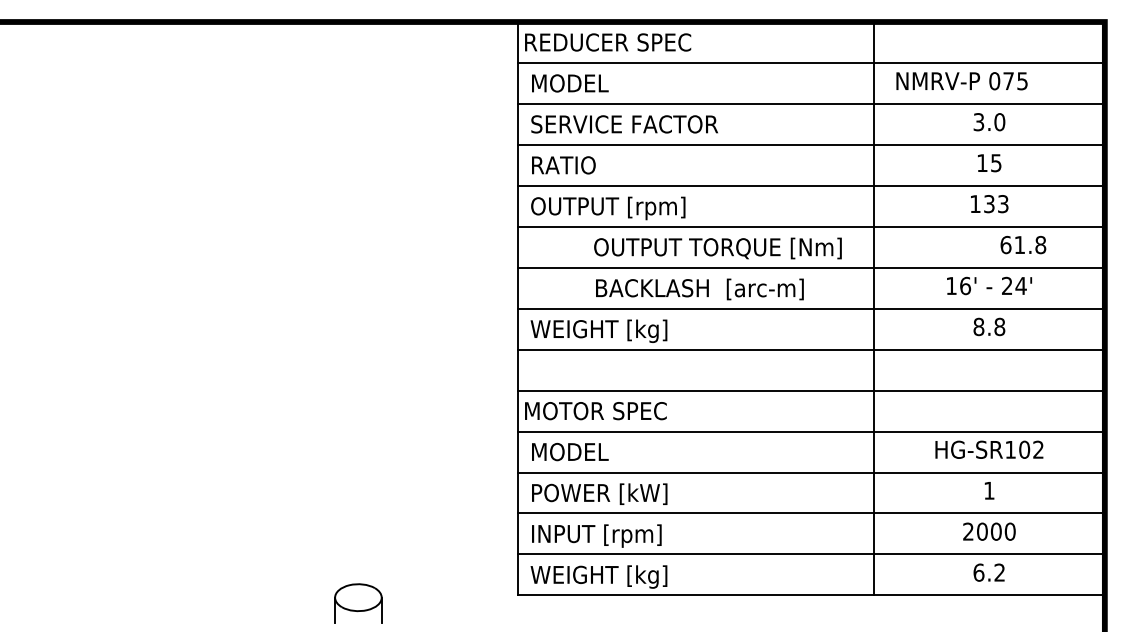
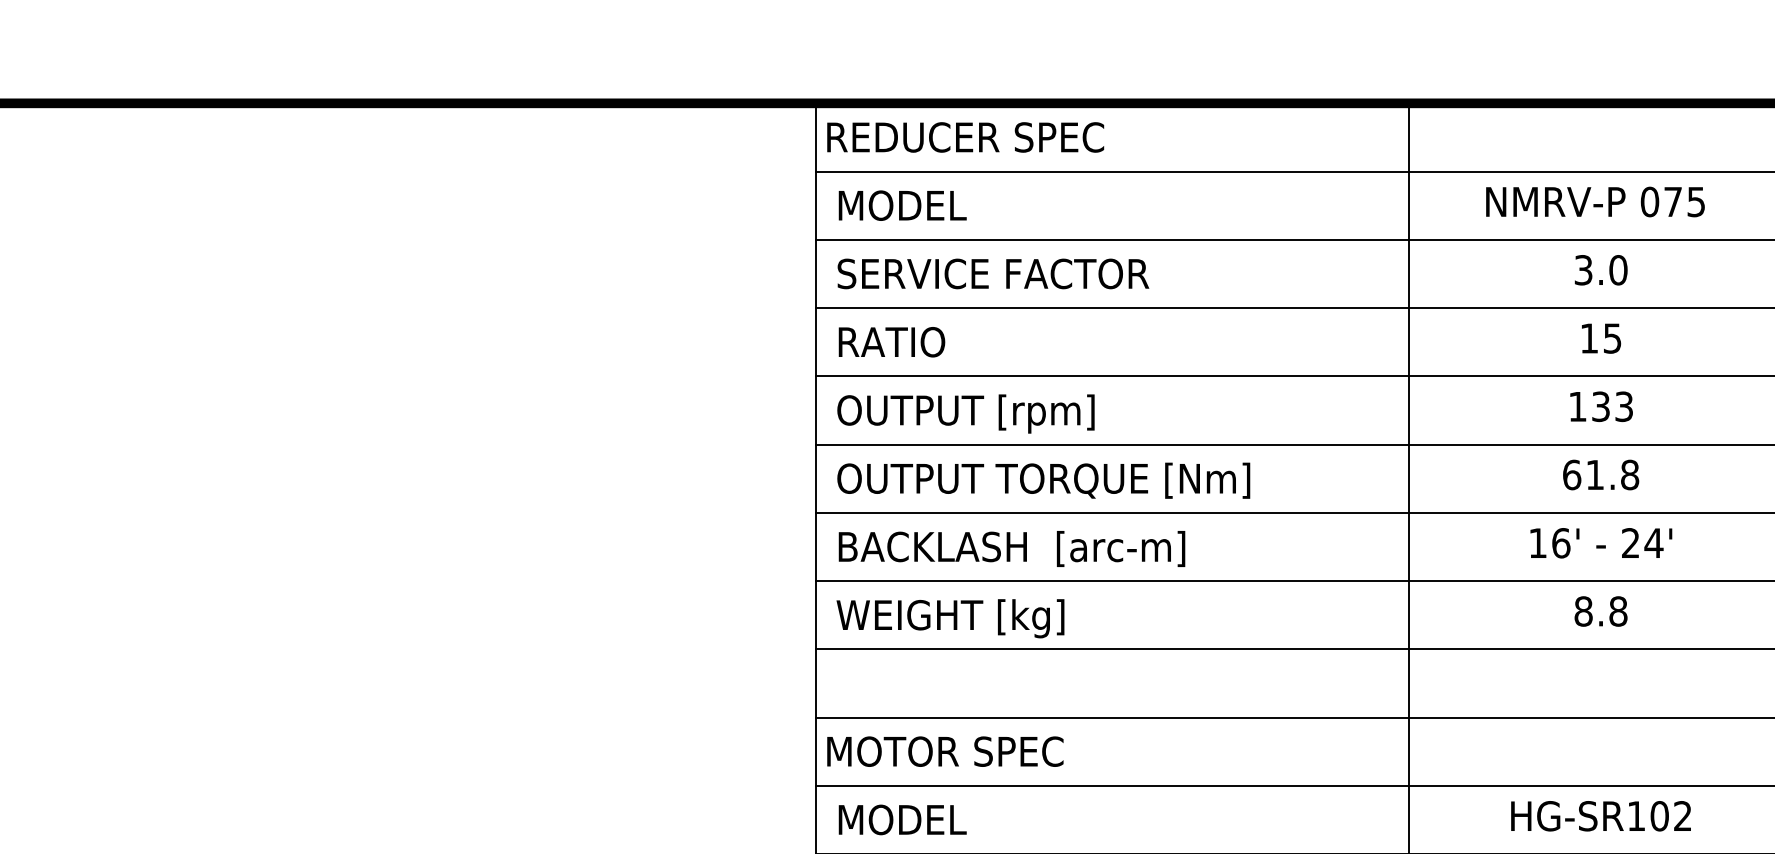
text: (961, 81) -> (1594, 202), moved
text: (1023, 245) -> (1601, 475), moved
text: (717, 248) -> (1042, 480), moved
text: (699, 289) -> (1011, 549), moved

